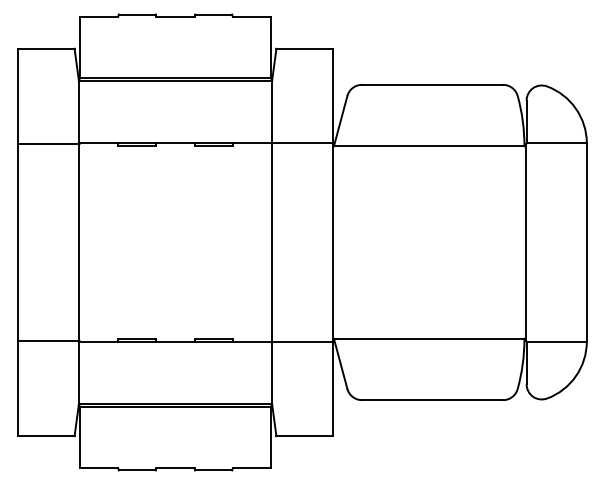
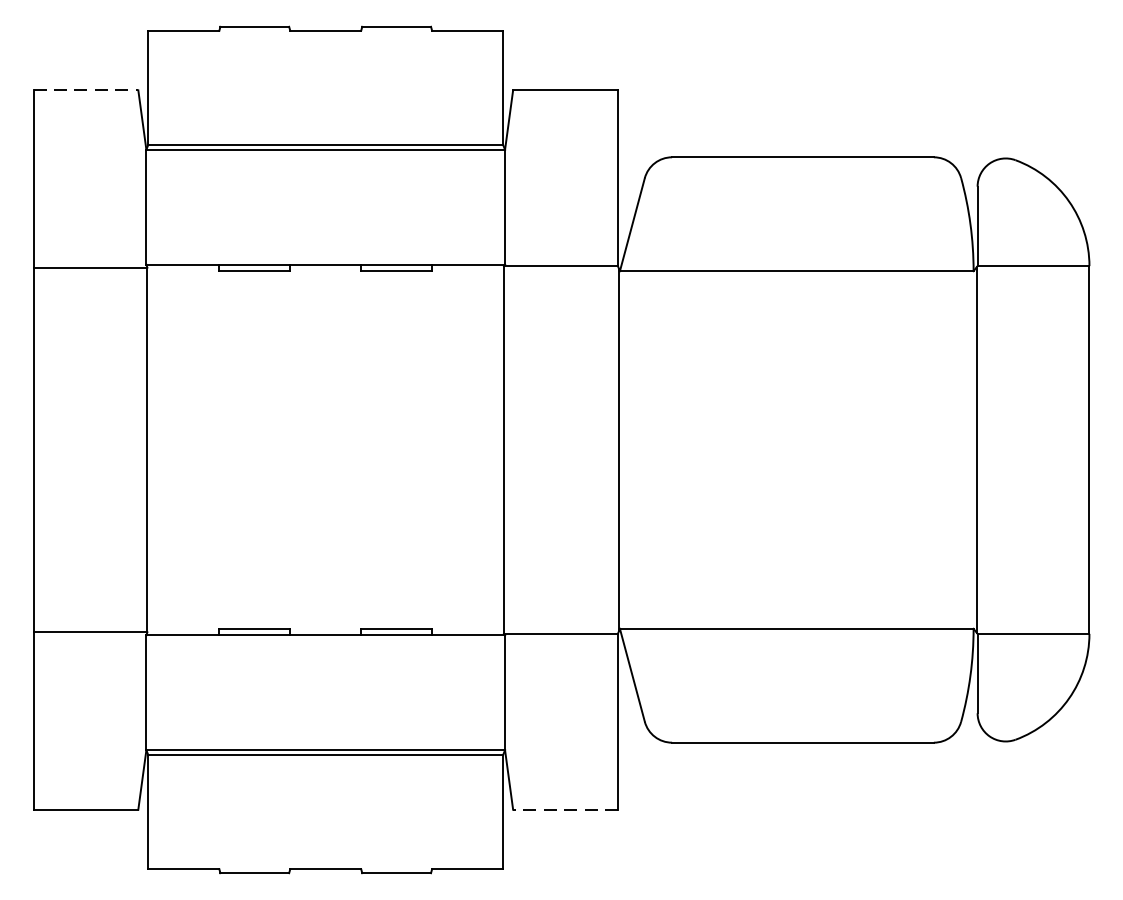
line: (46, 48) -> (86, 89), solid -> dashed
line: (304, 436) -> (565, 810), solid -> dashed

